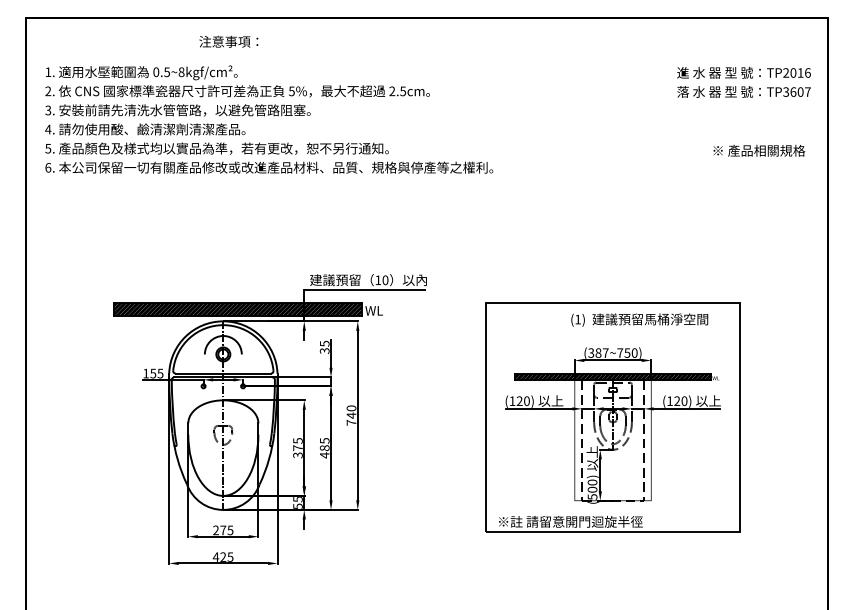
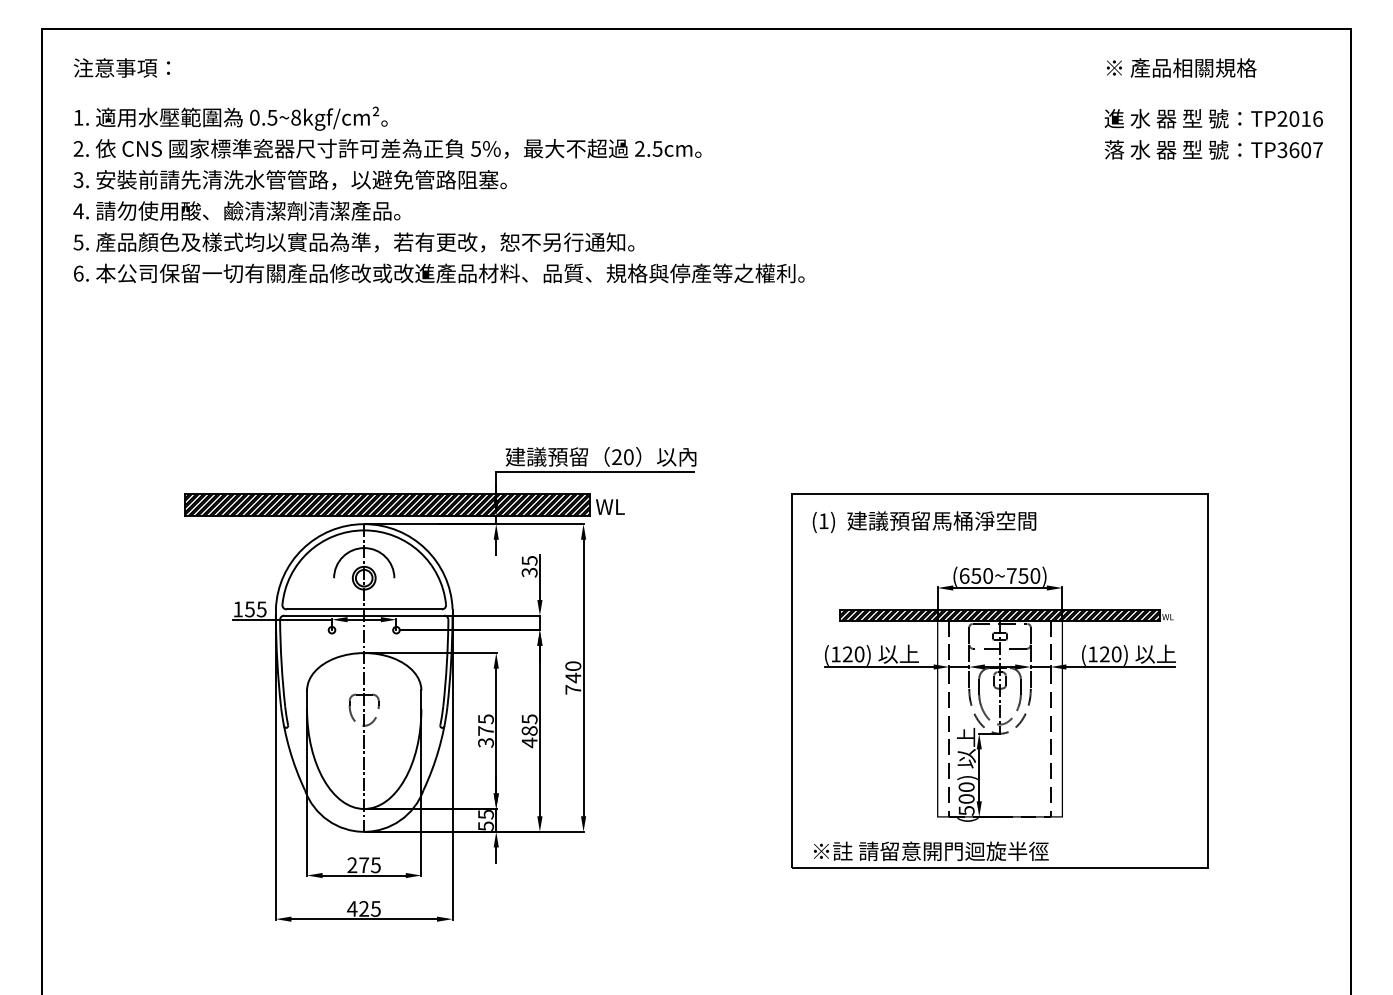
text: (228, 41) -> (121, 67), moved
text: (759, 150) -> (1181, 67), moved
text: (378, 279) -> (617, 455), 10 -> 20
text: (639, 319) -> (924, 521), moved
text: (598, 352) -> (976, 575), (387~750) -> (650~750)

